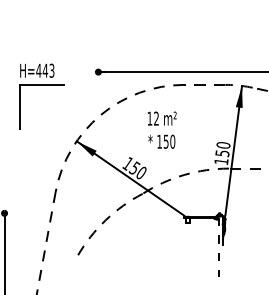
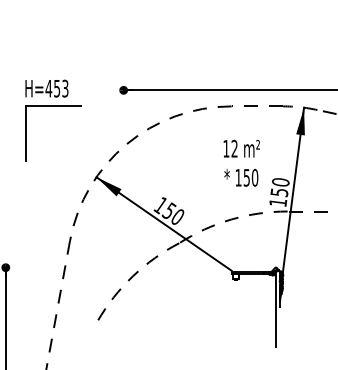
text: (44, 70) -> (56, 88), H=443 -> H=453
text: (161, 129) -> (241, 162), moved
line: (219, 247) -> (275, 310), dashed -> solid

